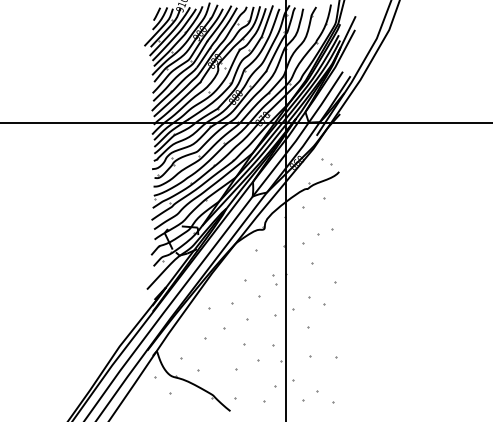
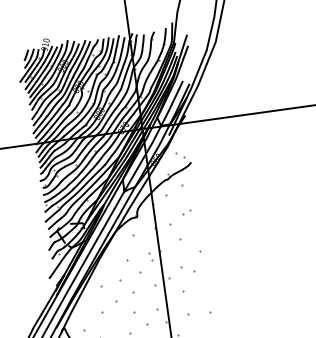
part: (325, 231) -> (186, 211), size x0.62

